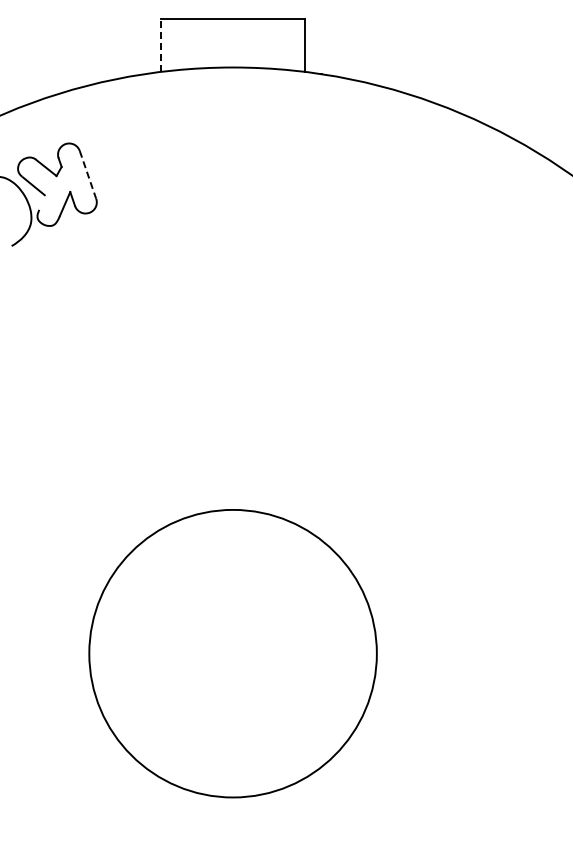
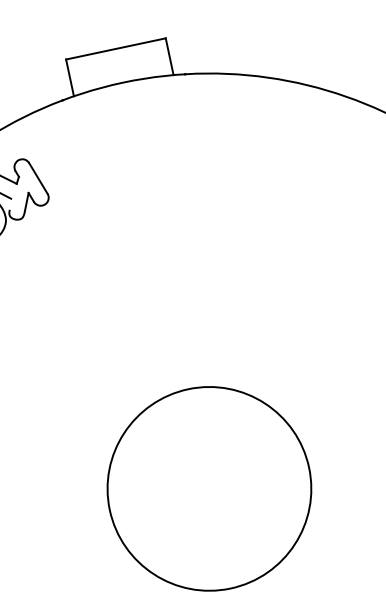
line: (161, 45) -> (70, 77), dashed -> solid
line: (88, 175) -> (38, 178), dashed -> solid

